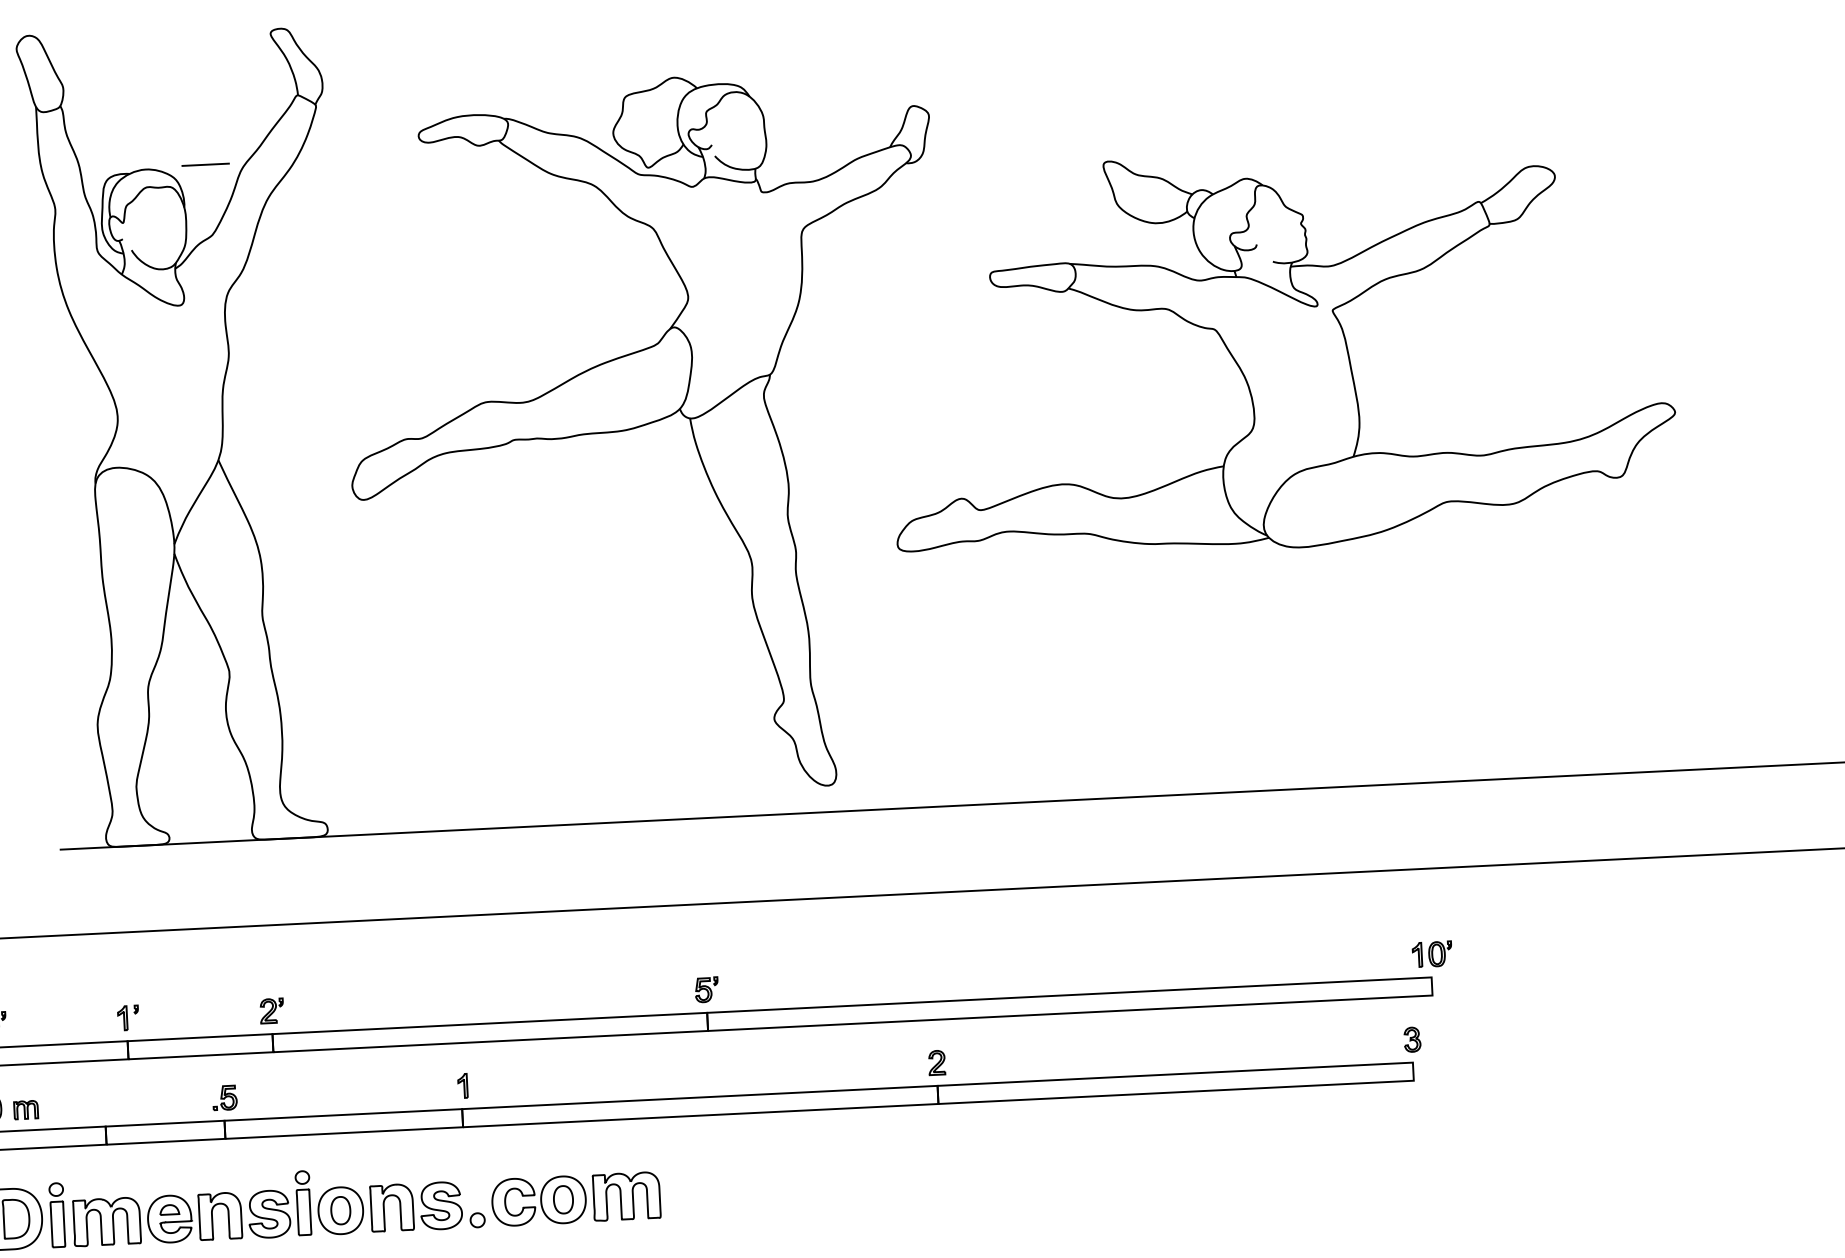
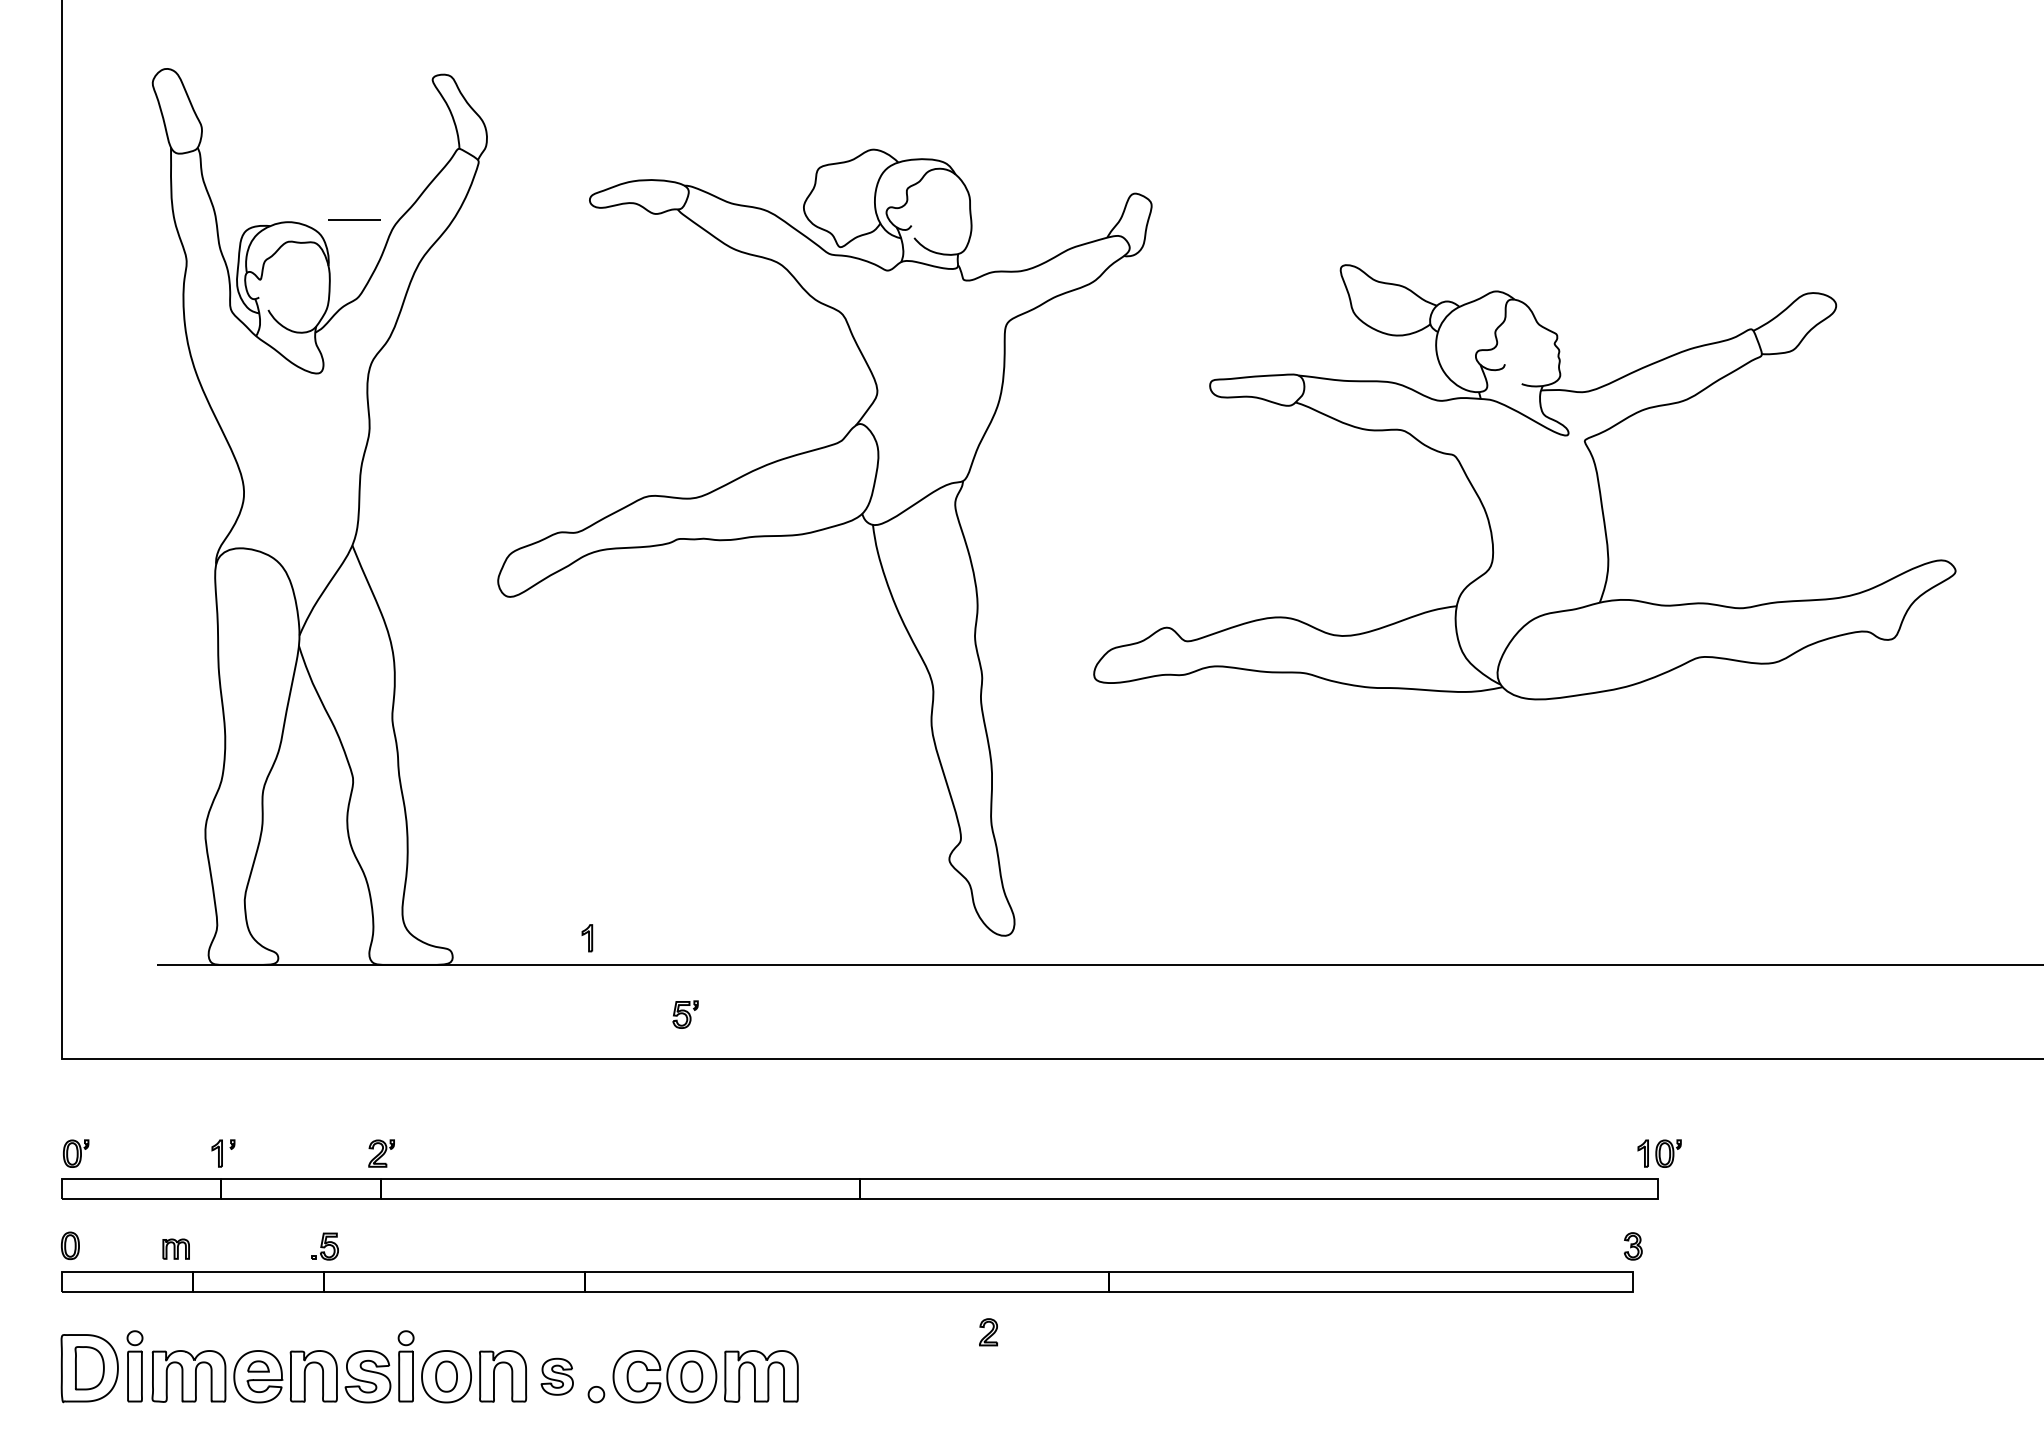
part: (706, 989) -> (685, 1014), moved
part: (936, 1063) -> (988, 1332), moved
part: (462, 1086) -> (587, 938), moved
part: (25, 1109) -> (175, 1248), moved
part: (441, 1205) -> (557, 1376), size x0.7

